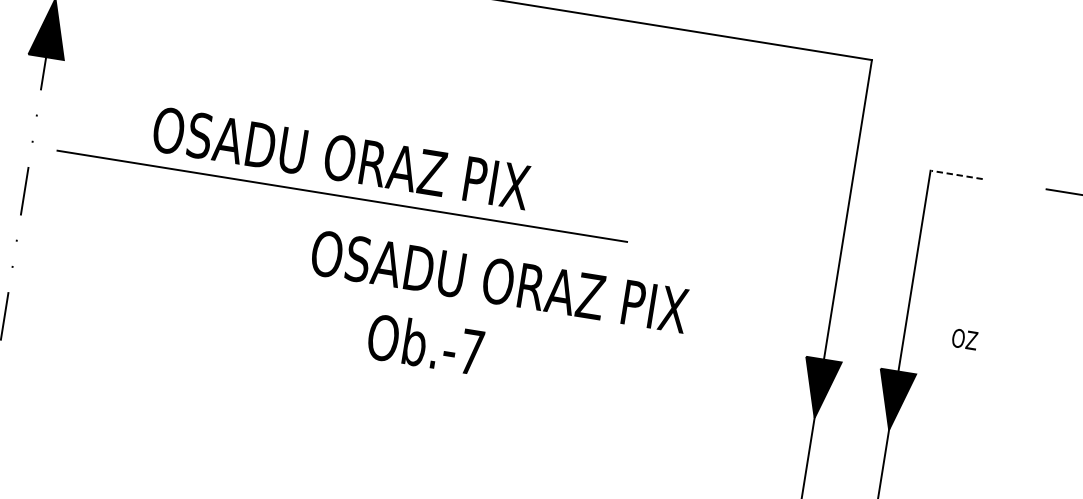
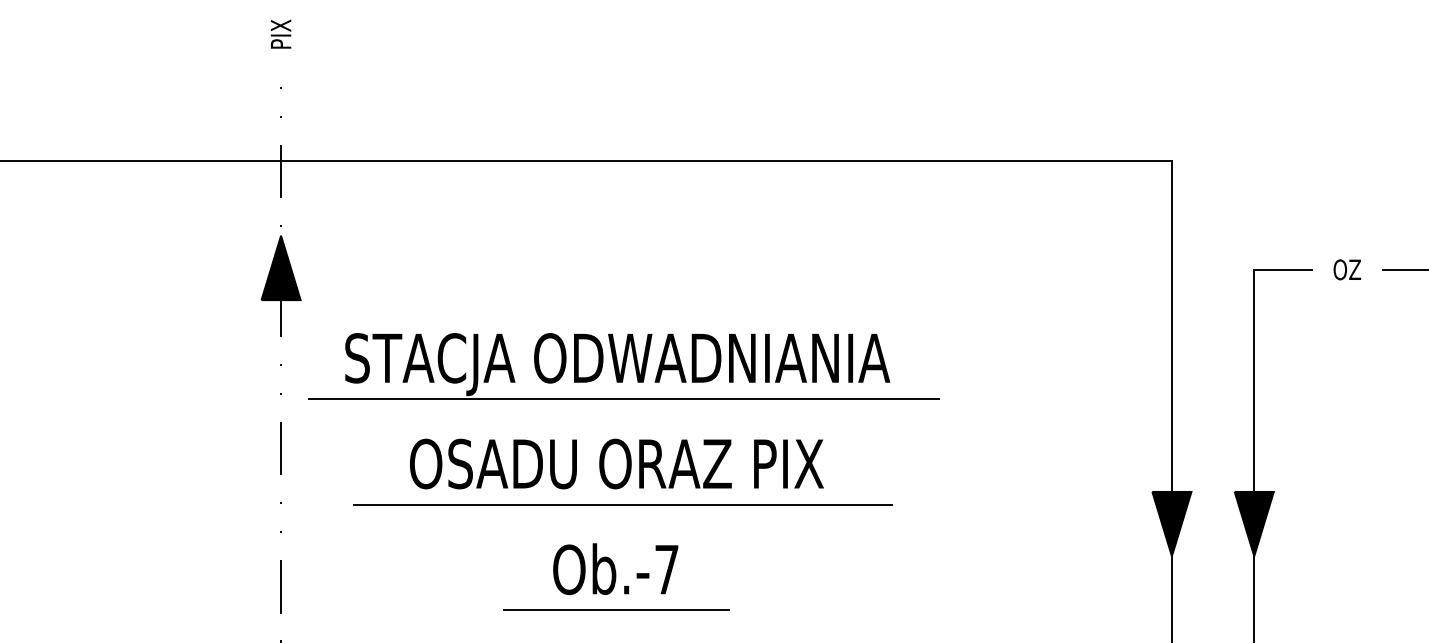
text: (341, 164) -> (617, 364), OSADU ORAZ PIX -> STACJA ODWADNIANIA
line: (957, 174) -> (1283, 269), dashed -> solid
text: (499, 281) -> (616, 463), moved
line: (326, 291) -> (623, 504), added
text: (965, 339) -> (1347, 269), moved
text: (425, 344) -> (615, 569), moved
line: (304, 386) -> (616, 610), added

